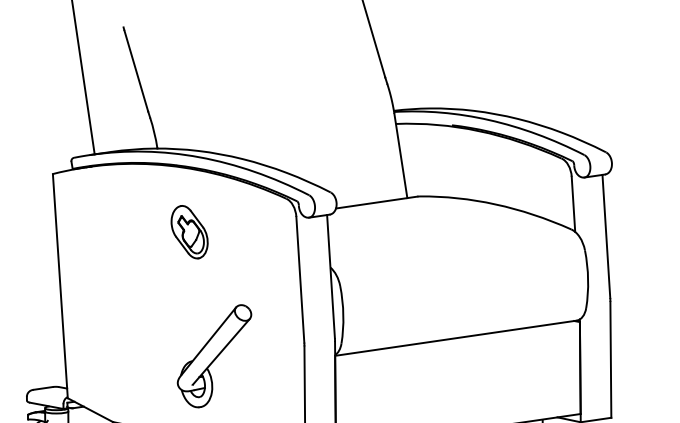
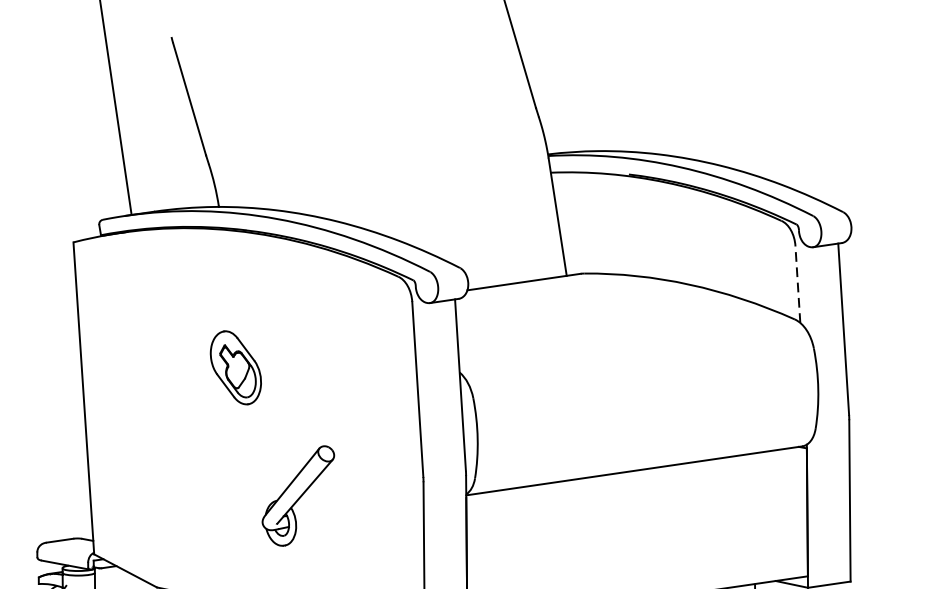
line: (573, 204) -> (797, 284), solid -> dashed
part: (189, 232) -> (235, 368), moved
part: (214, 356) -> (298, 496), size x0.7

